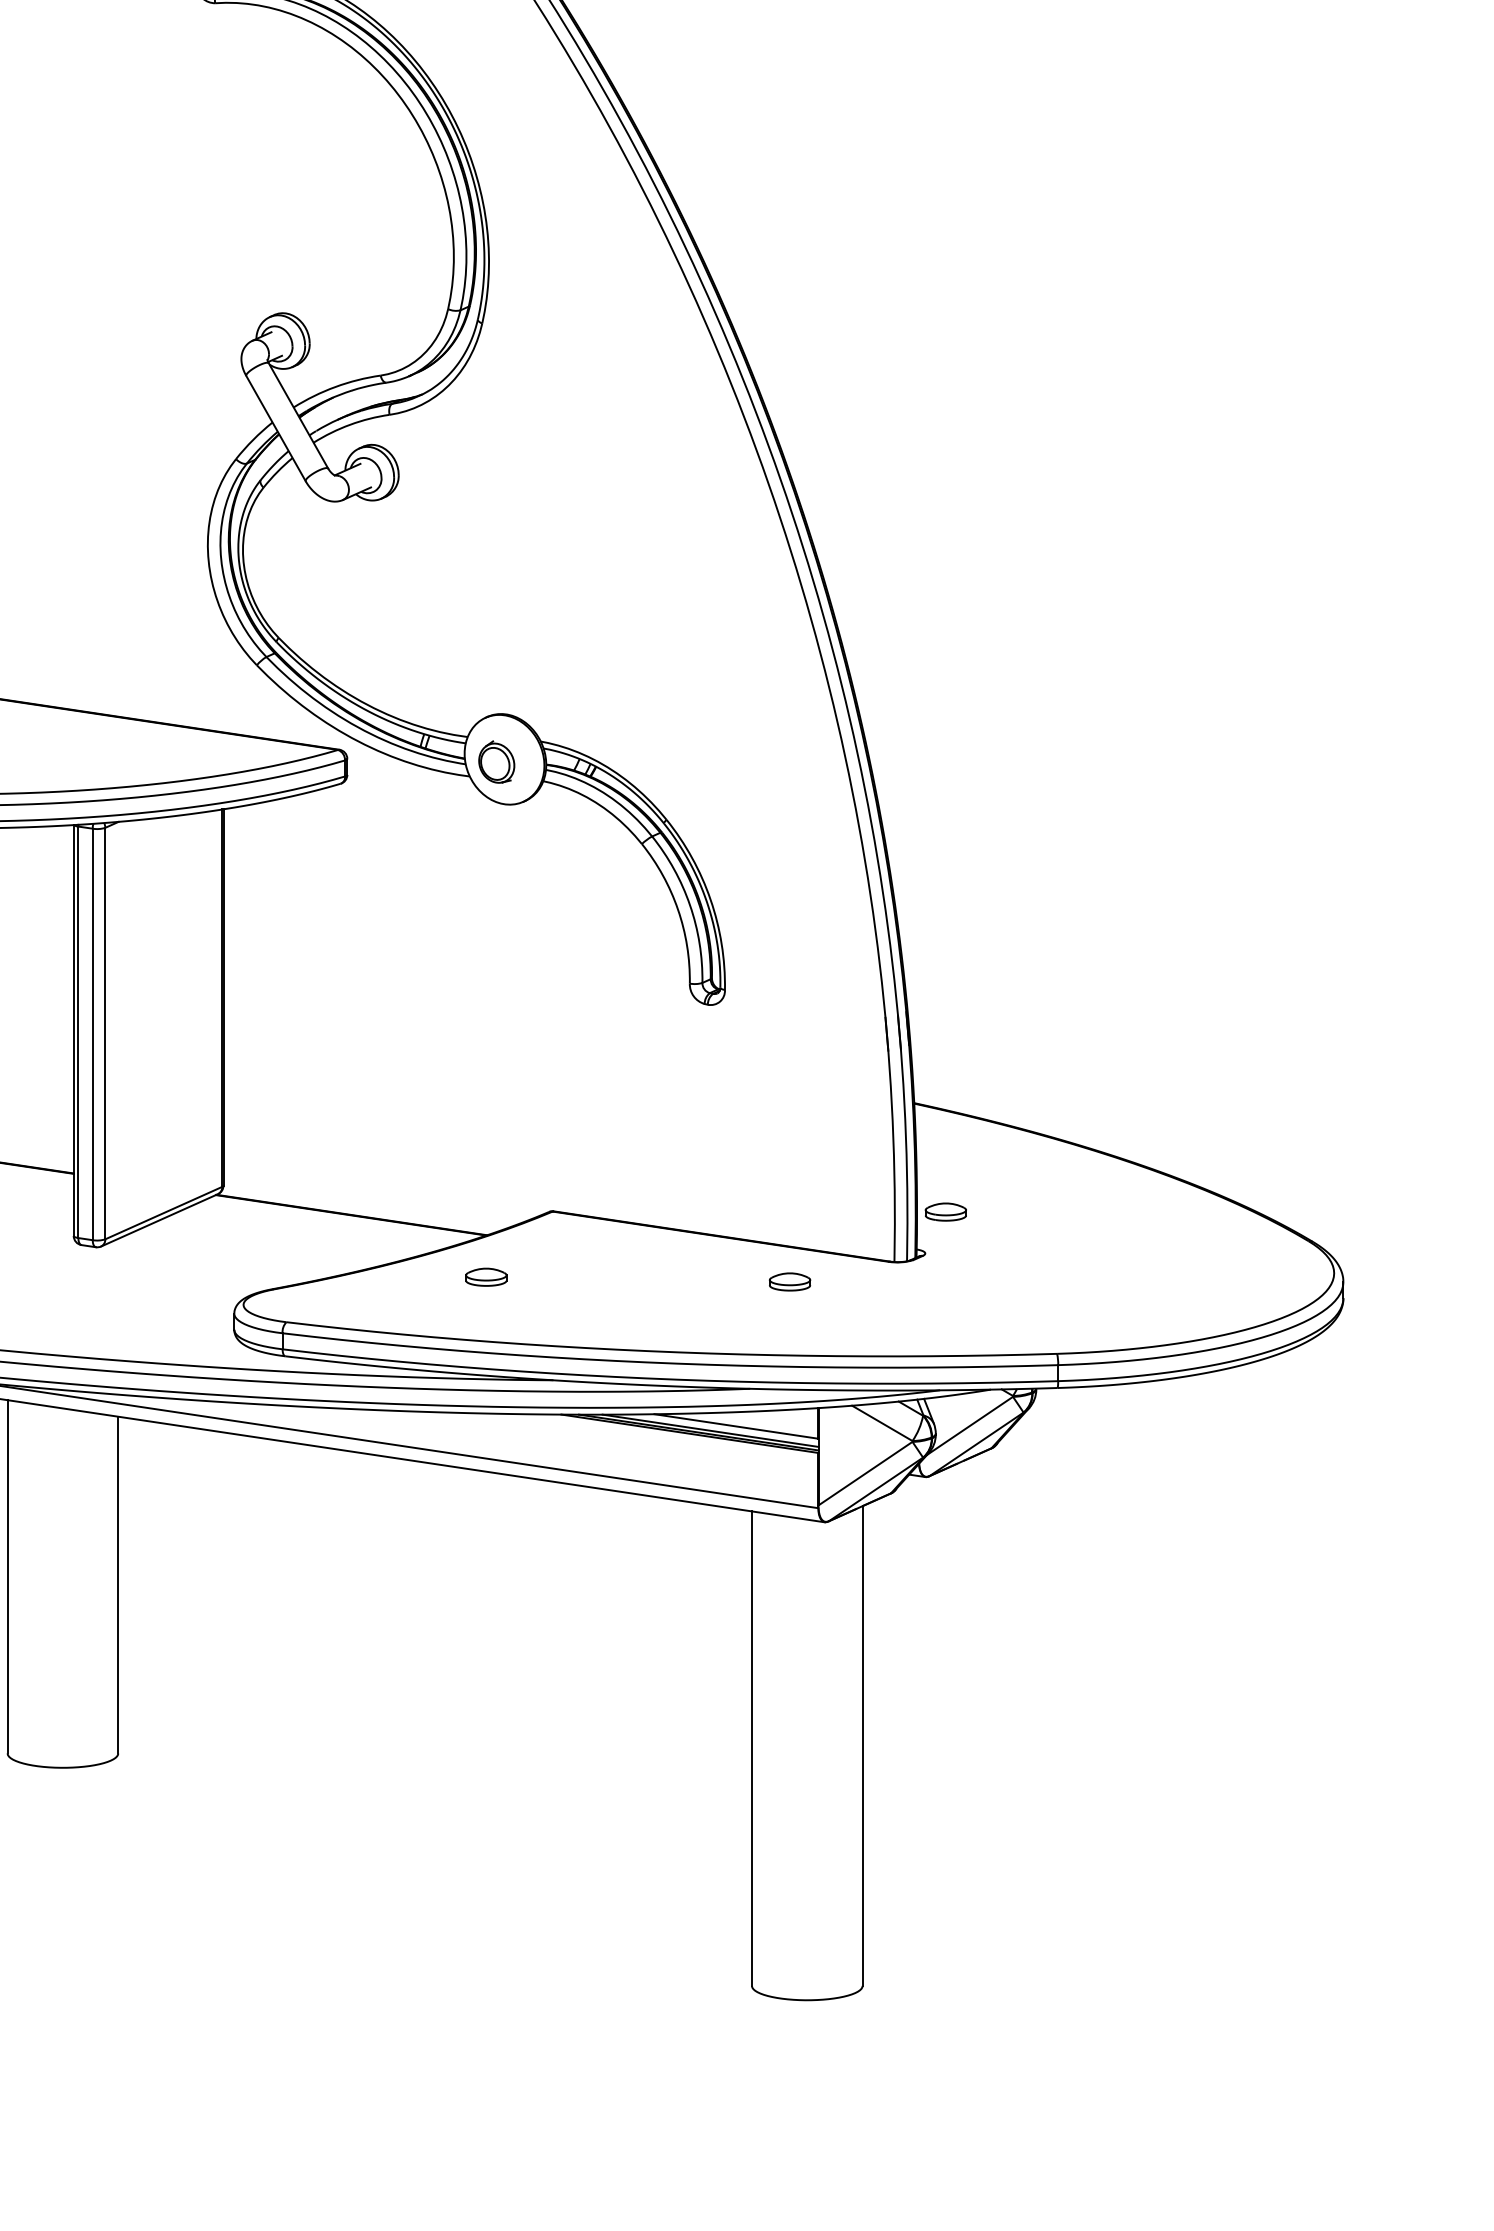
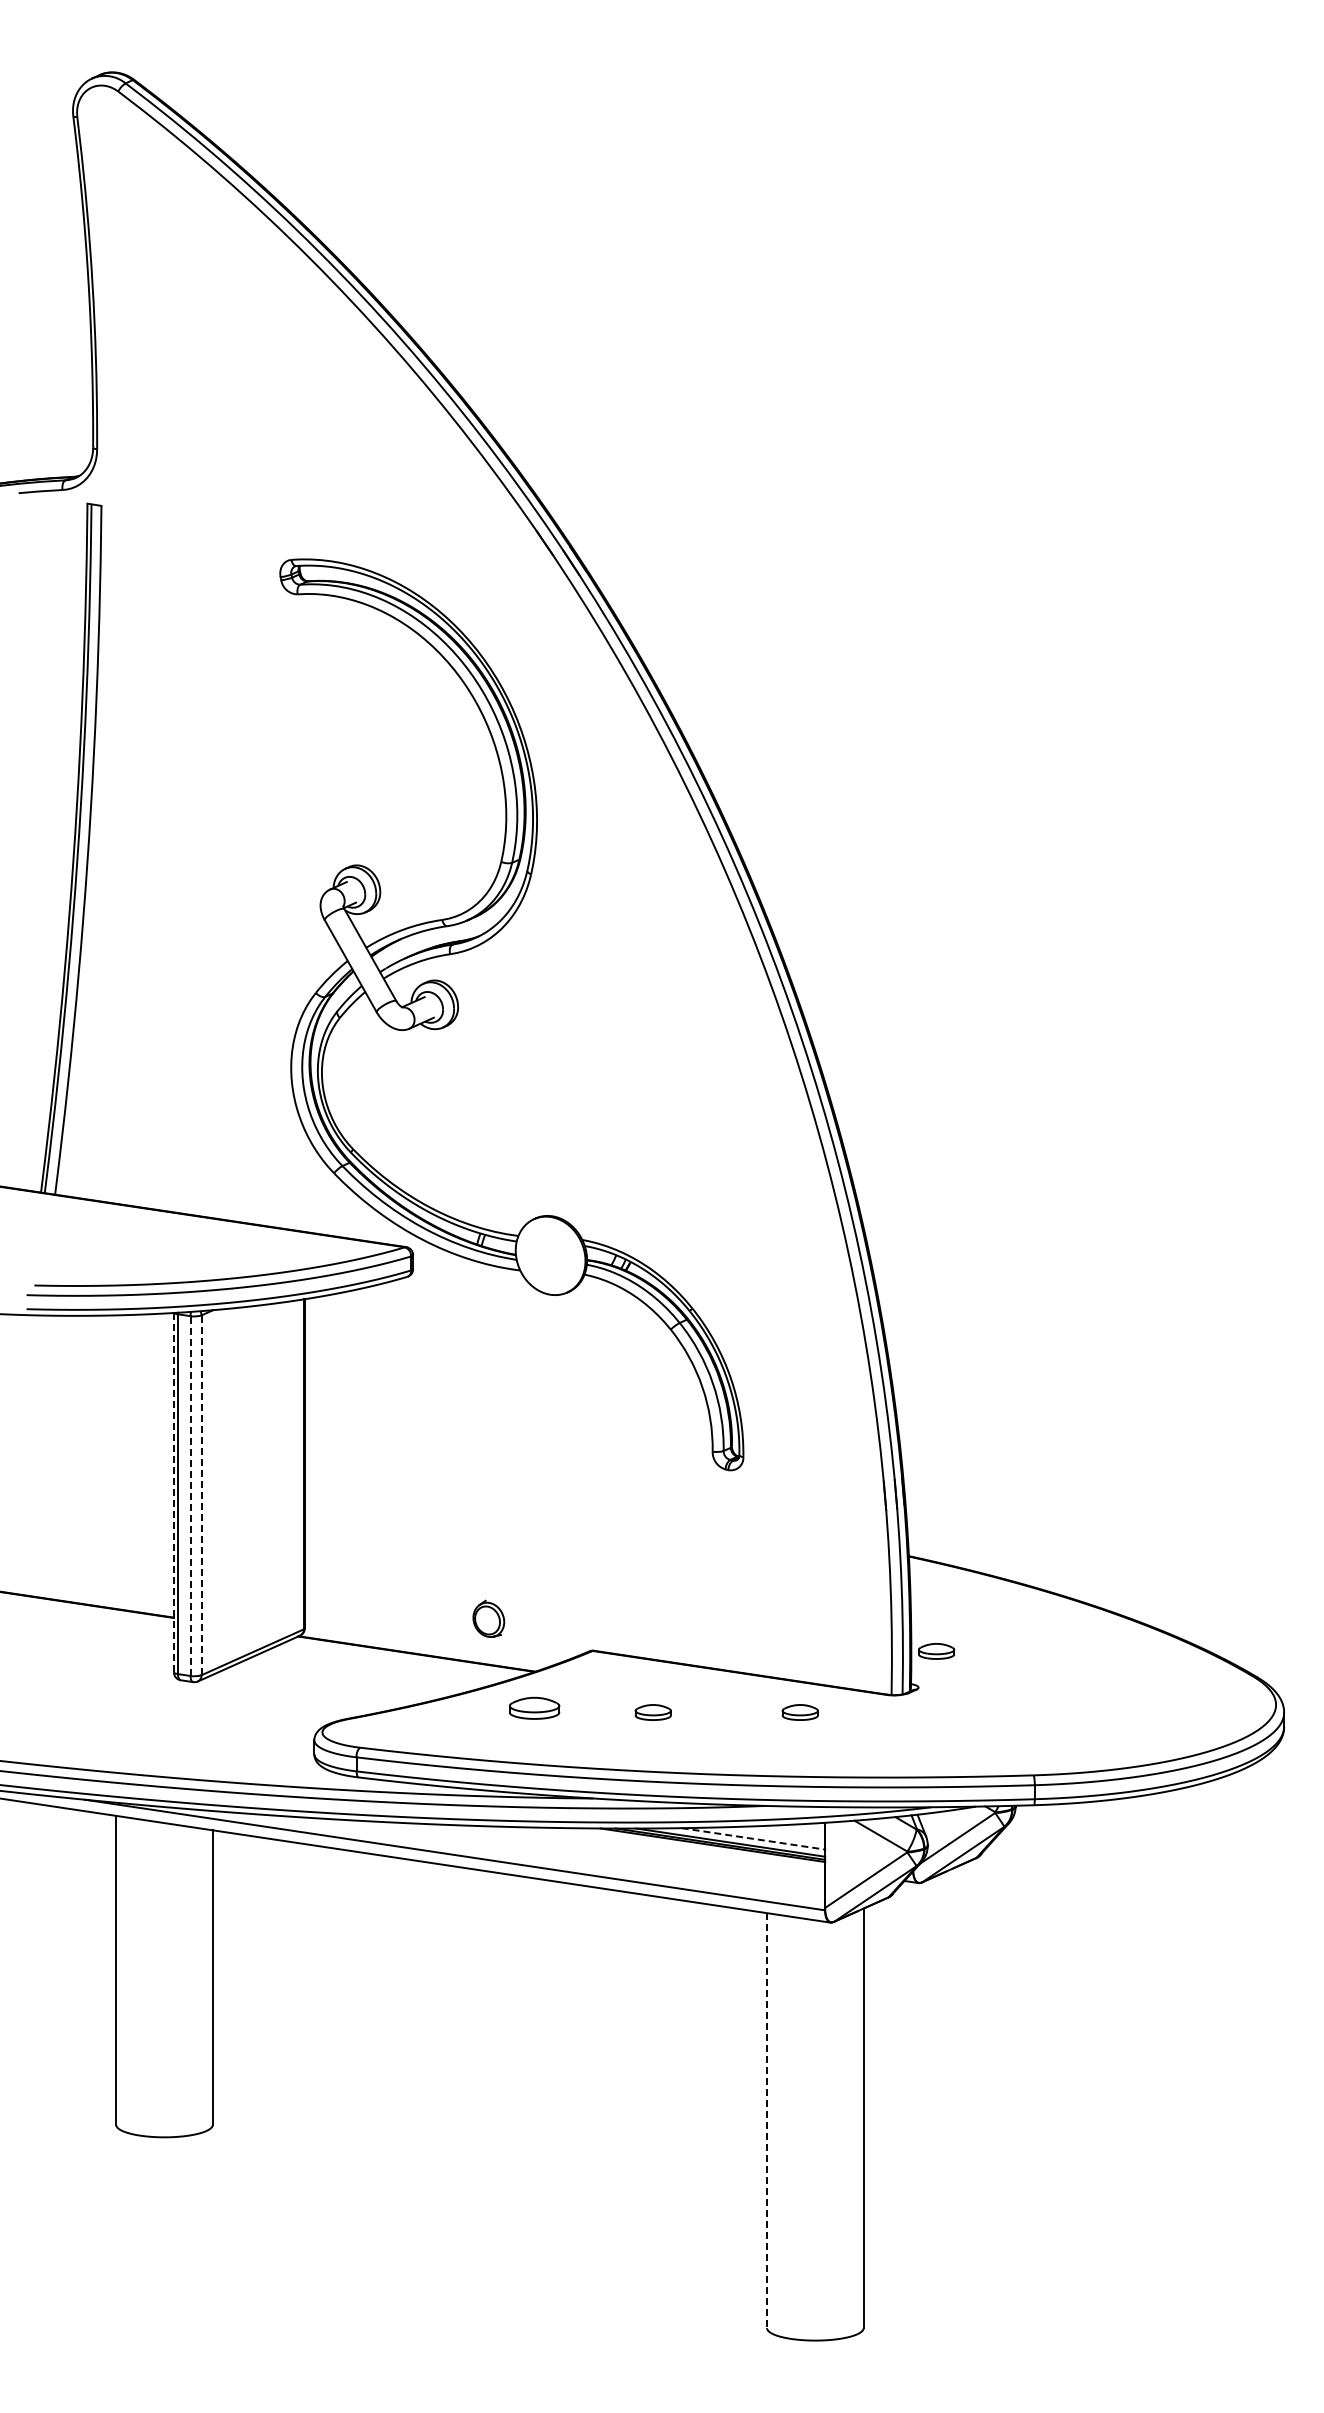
part: (496, 761) -> (488, 1618), moved
line: (73, 1030) -> (173, 1492), solid -> dashed
line: (105, 1033) -> (201, 1495), solid -> dashed
line: (92, 1034) -> (190, 1496), solid -> dashed
part: (486, 1277) -> (534, 1708), size x1.4
part: (621, 1281) -> (652, 1712), added
line: (736, 1426) -> (753, 1838), solid -> dashed
line: (752, 1749) -> (767, 2121), solid -> dashed

